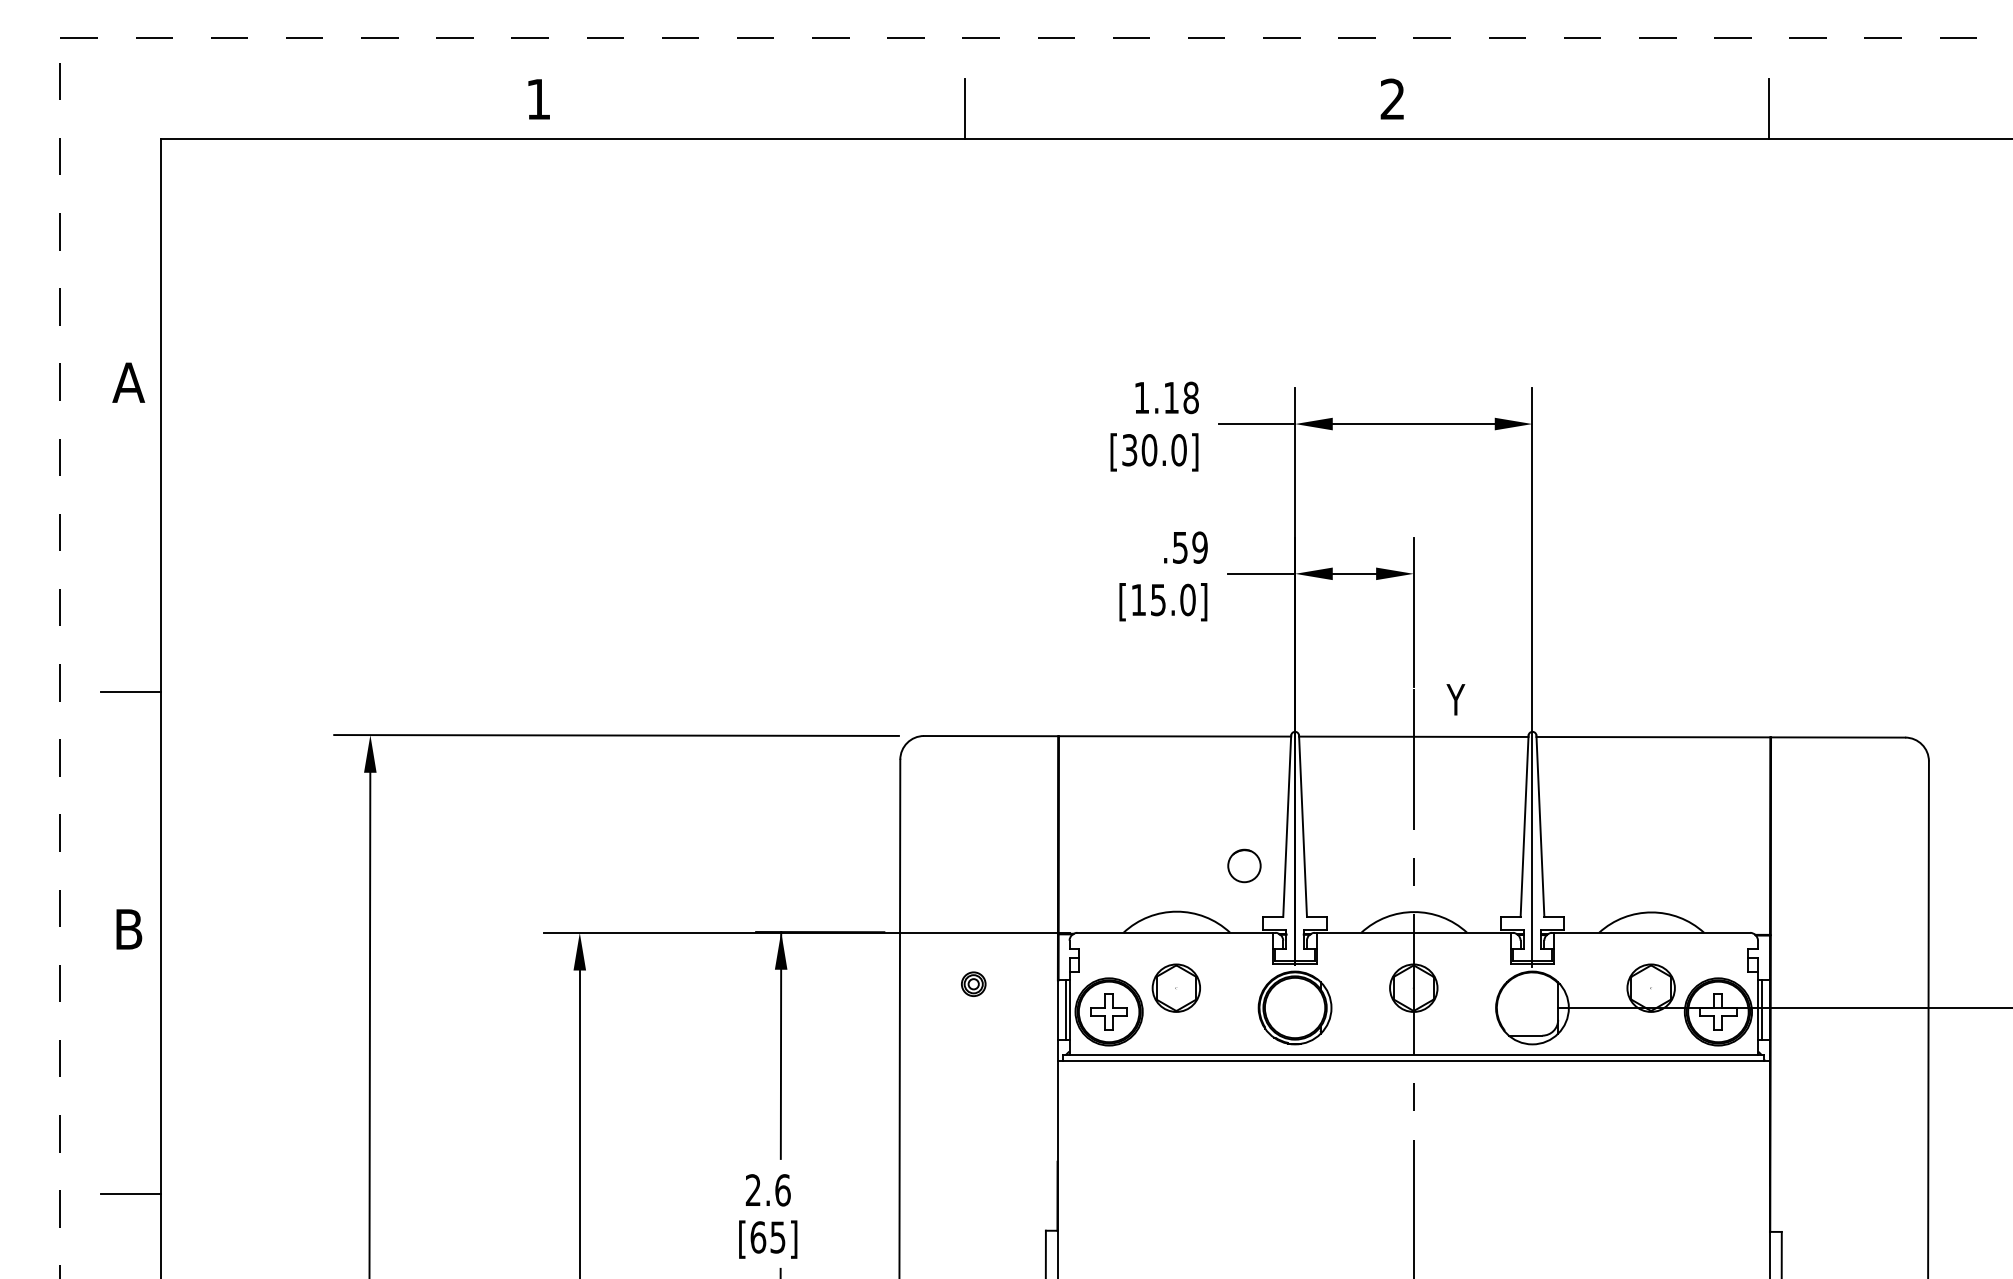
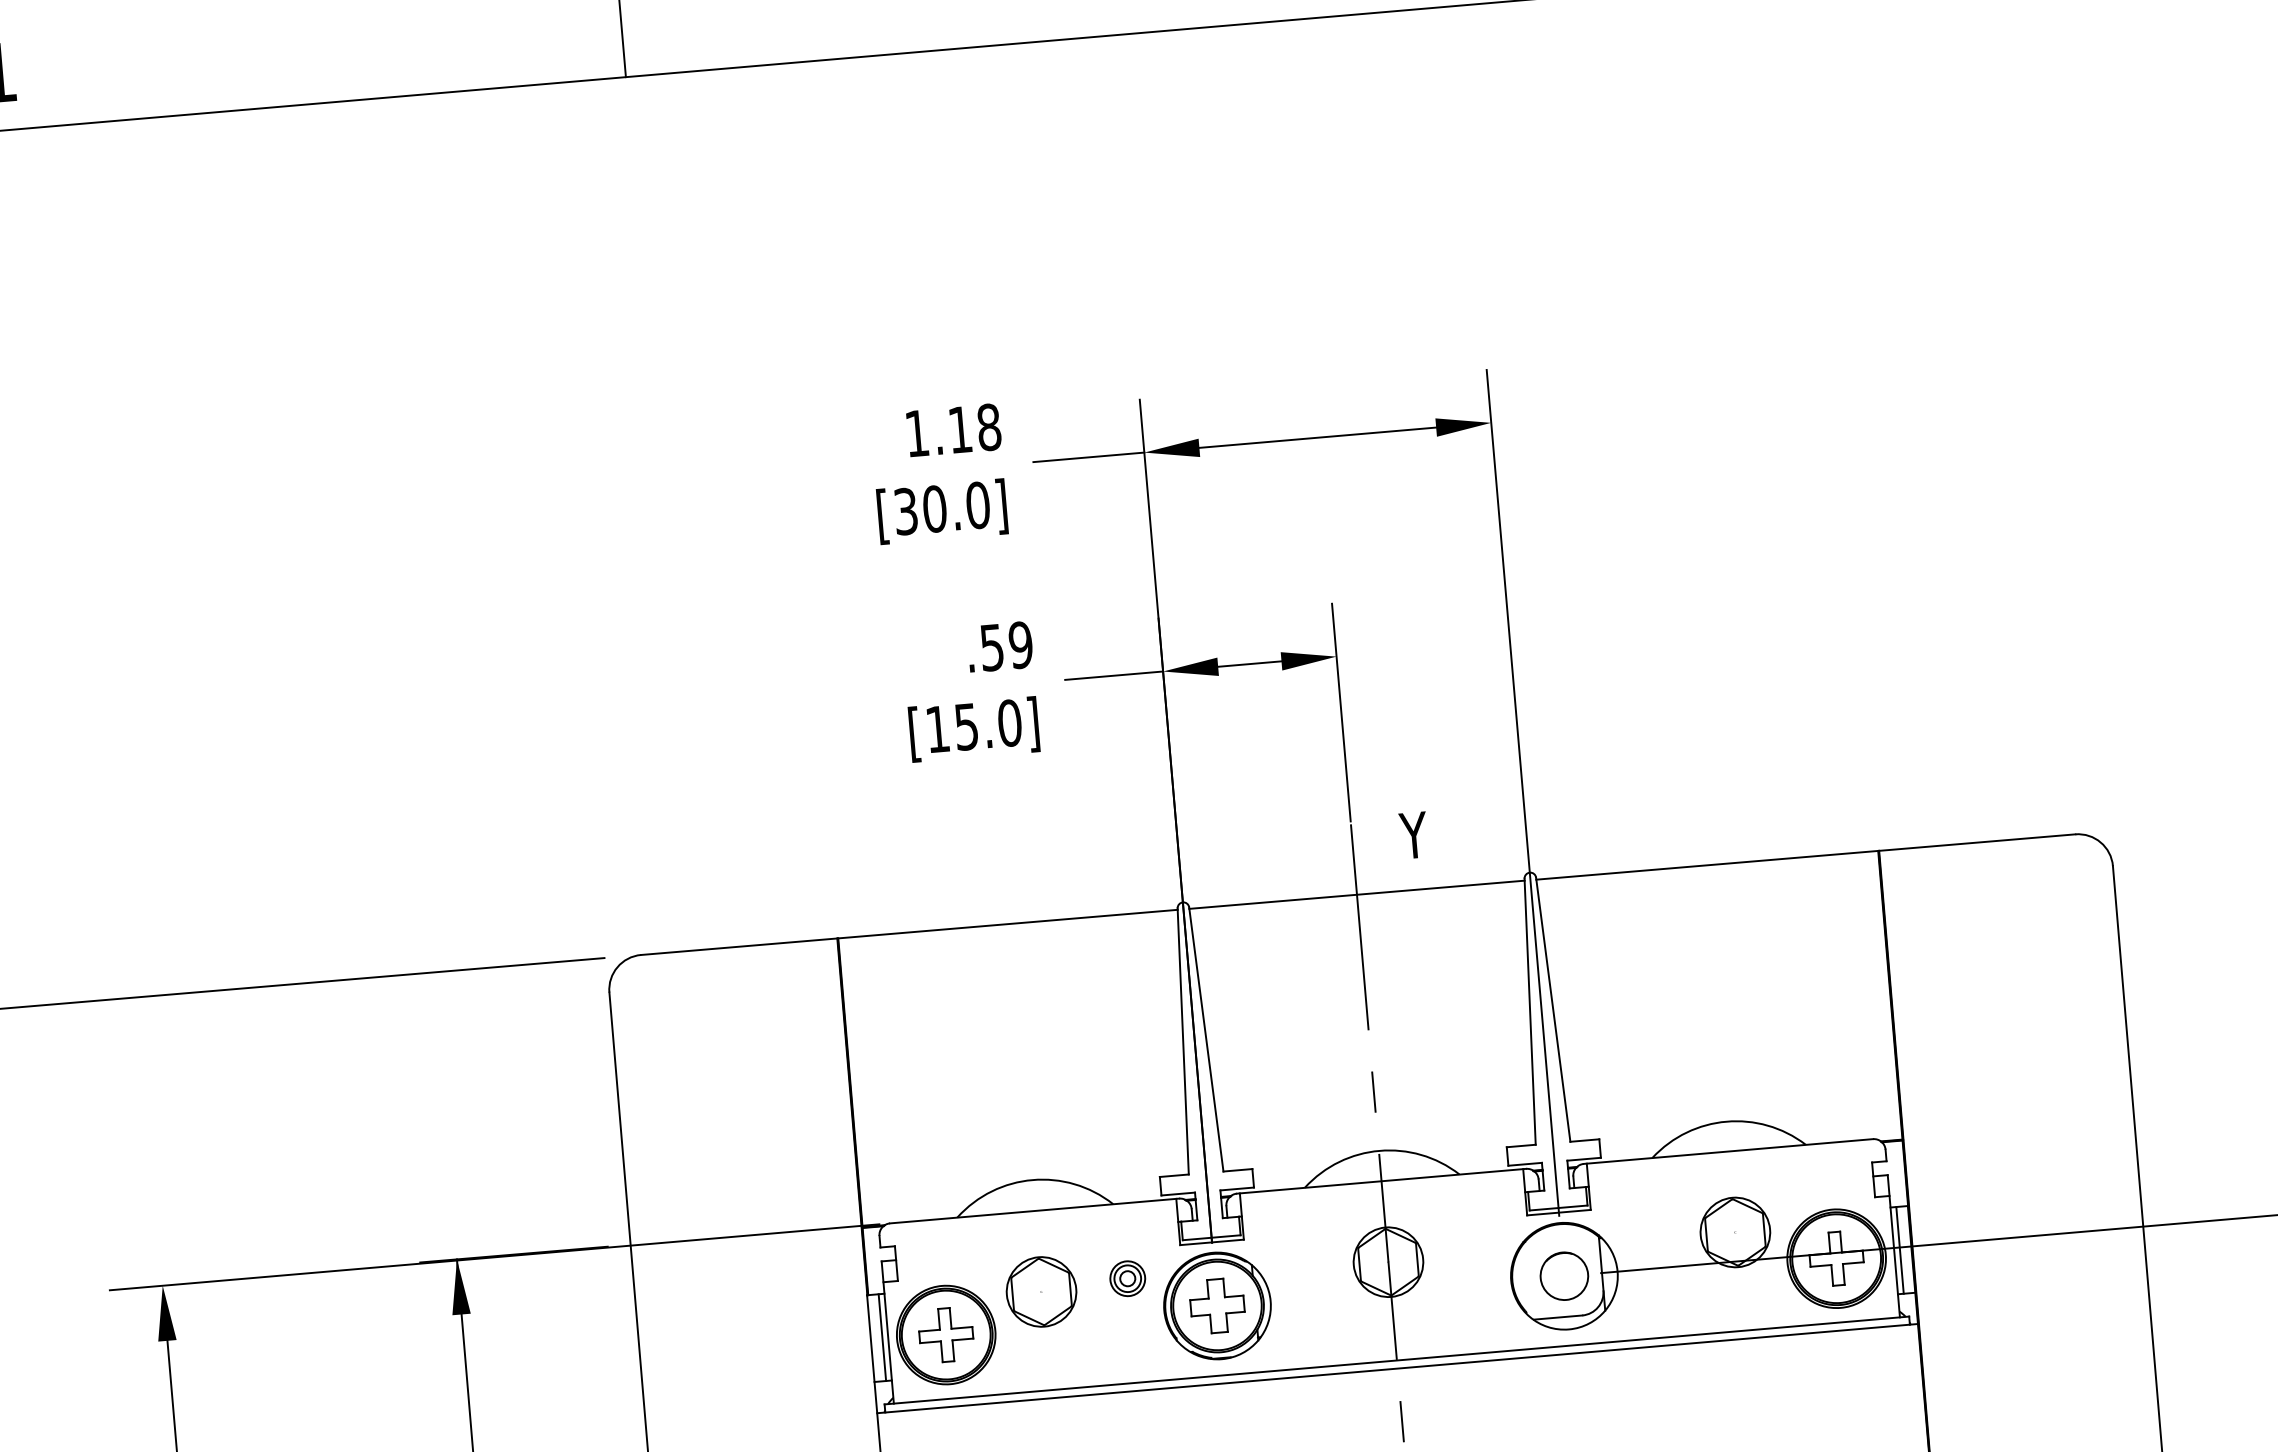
part: (1244, 865) -> (1564, 1275), moved
part: (973, 983) -> (1127, 1277), moved
part: (1294, 1007) -> (1216, 1305), added

